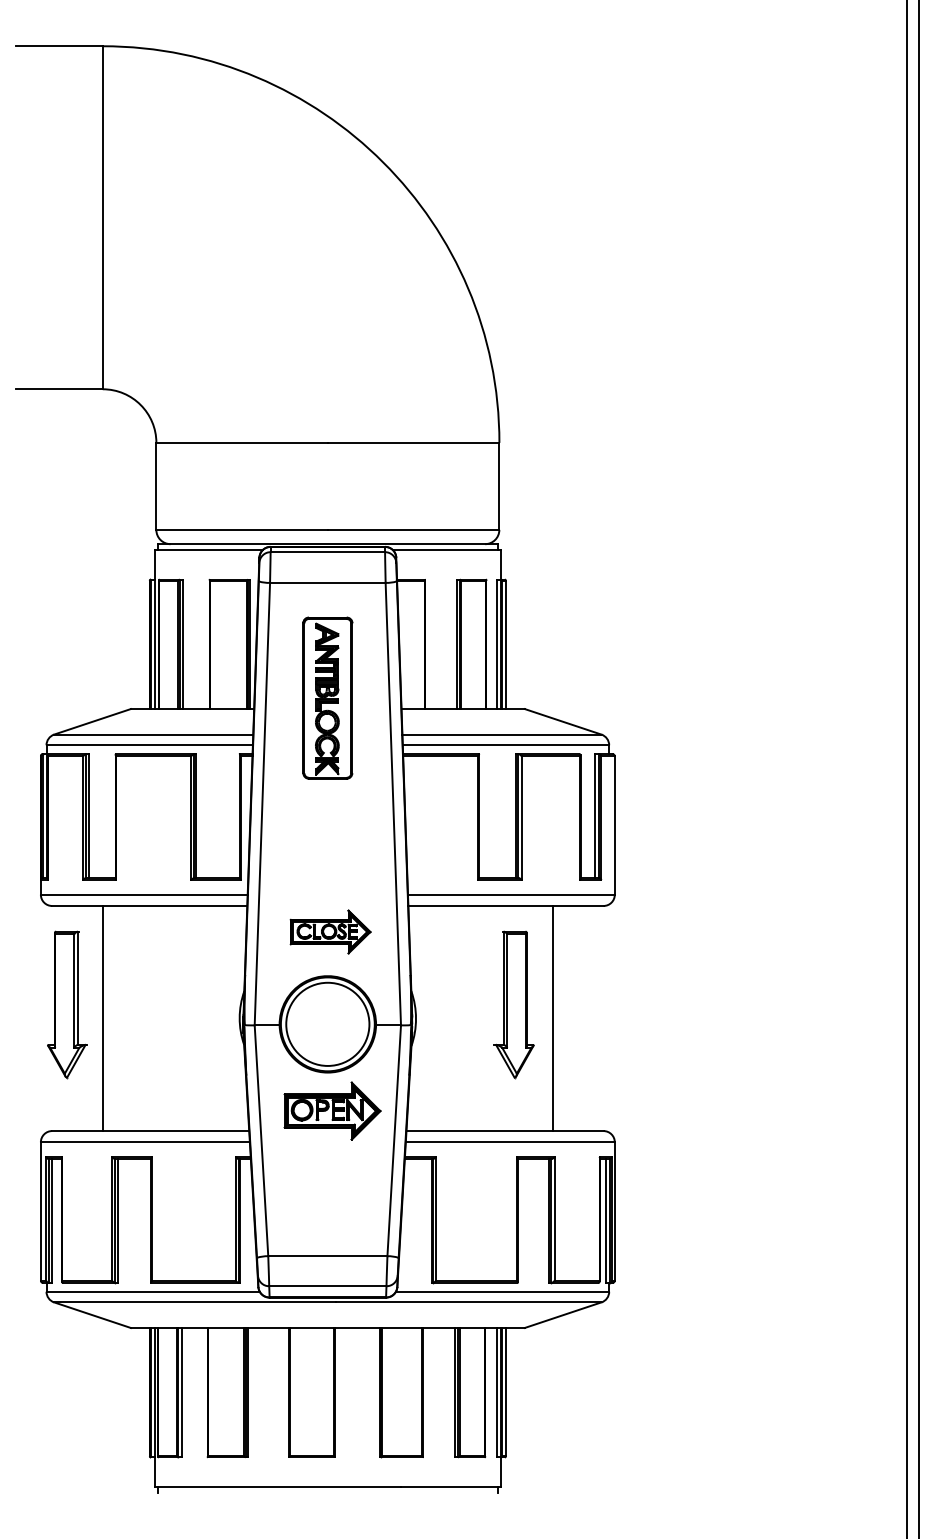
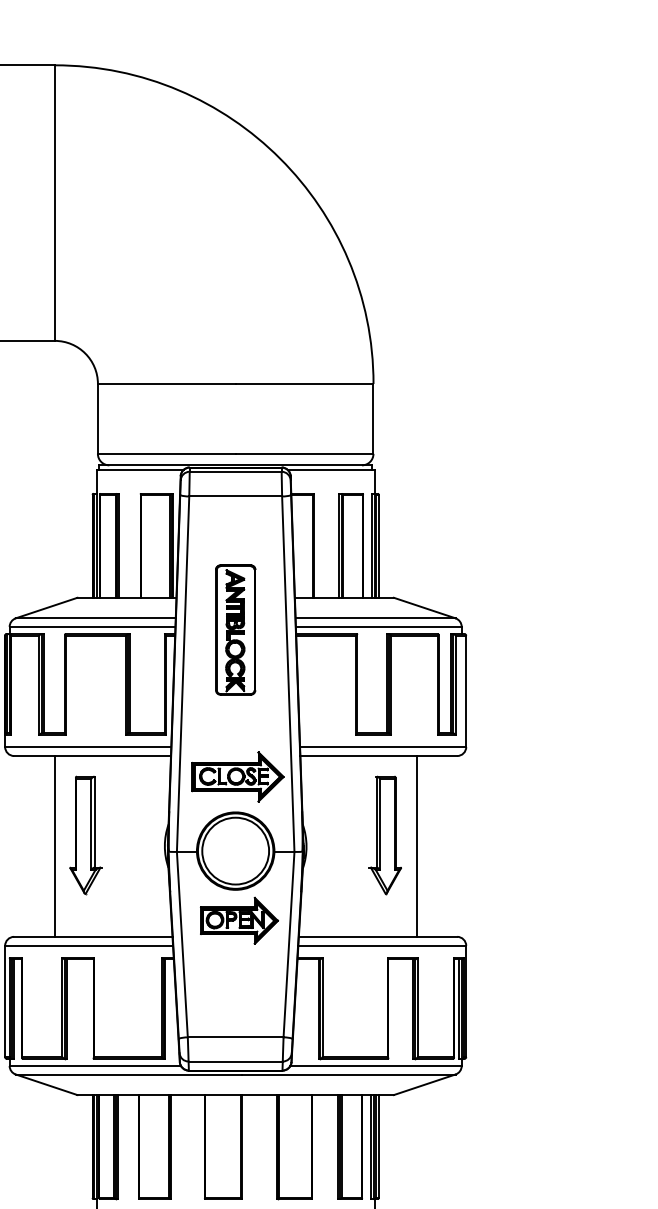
part: (327, 697) -> (235, 629), moved
part: (330, 931) -> (237, 776), size x1.43
part: (67, 1004) -> (85, 835), moved

